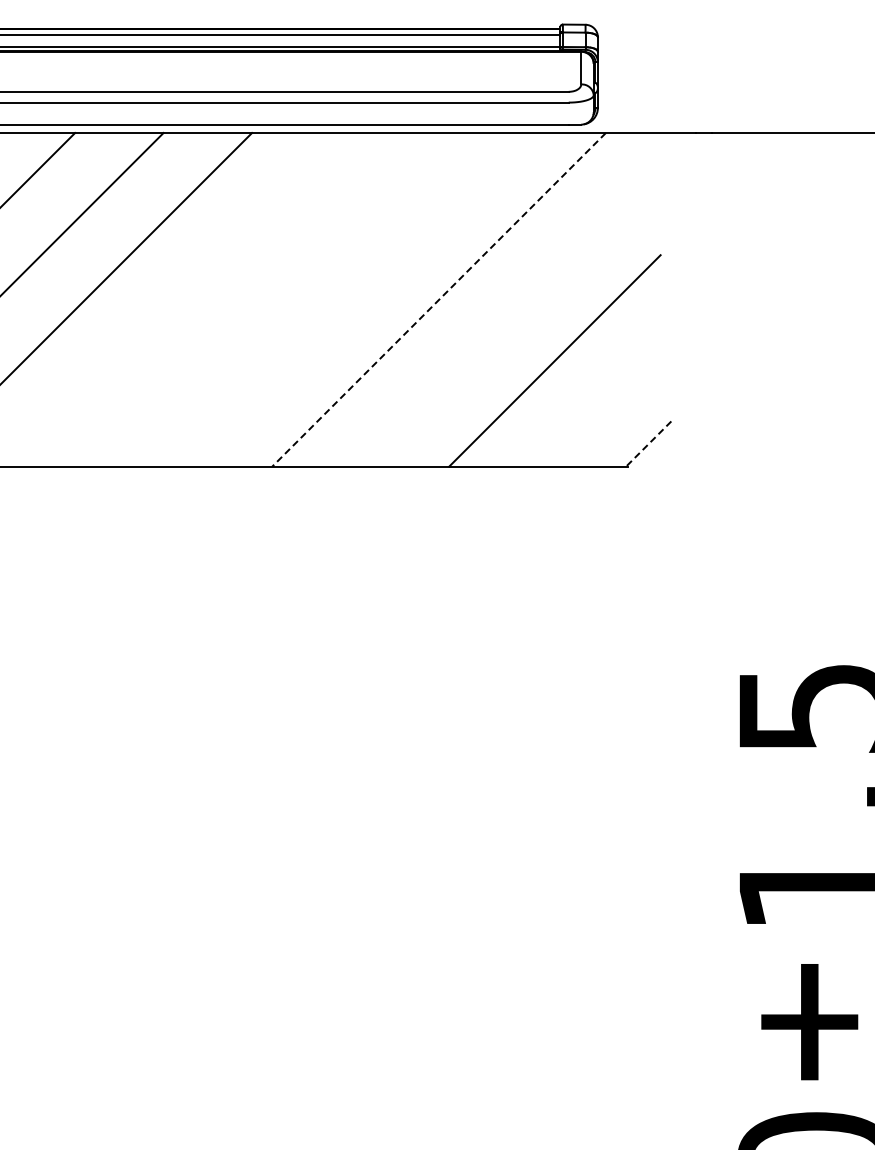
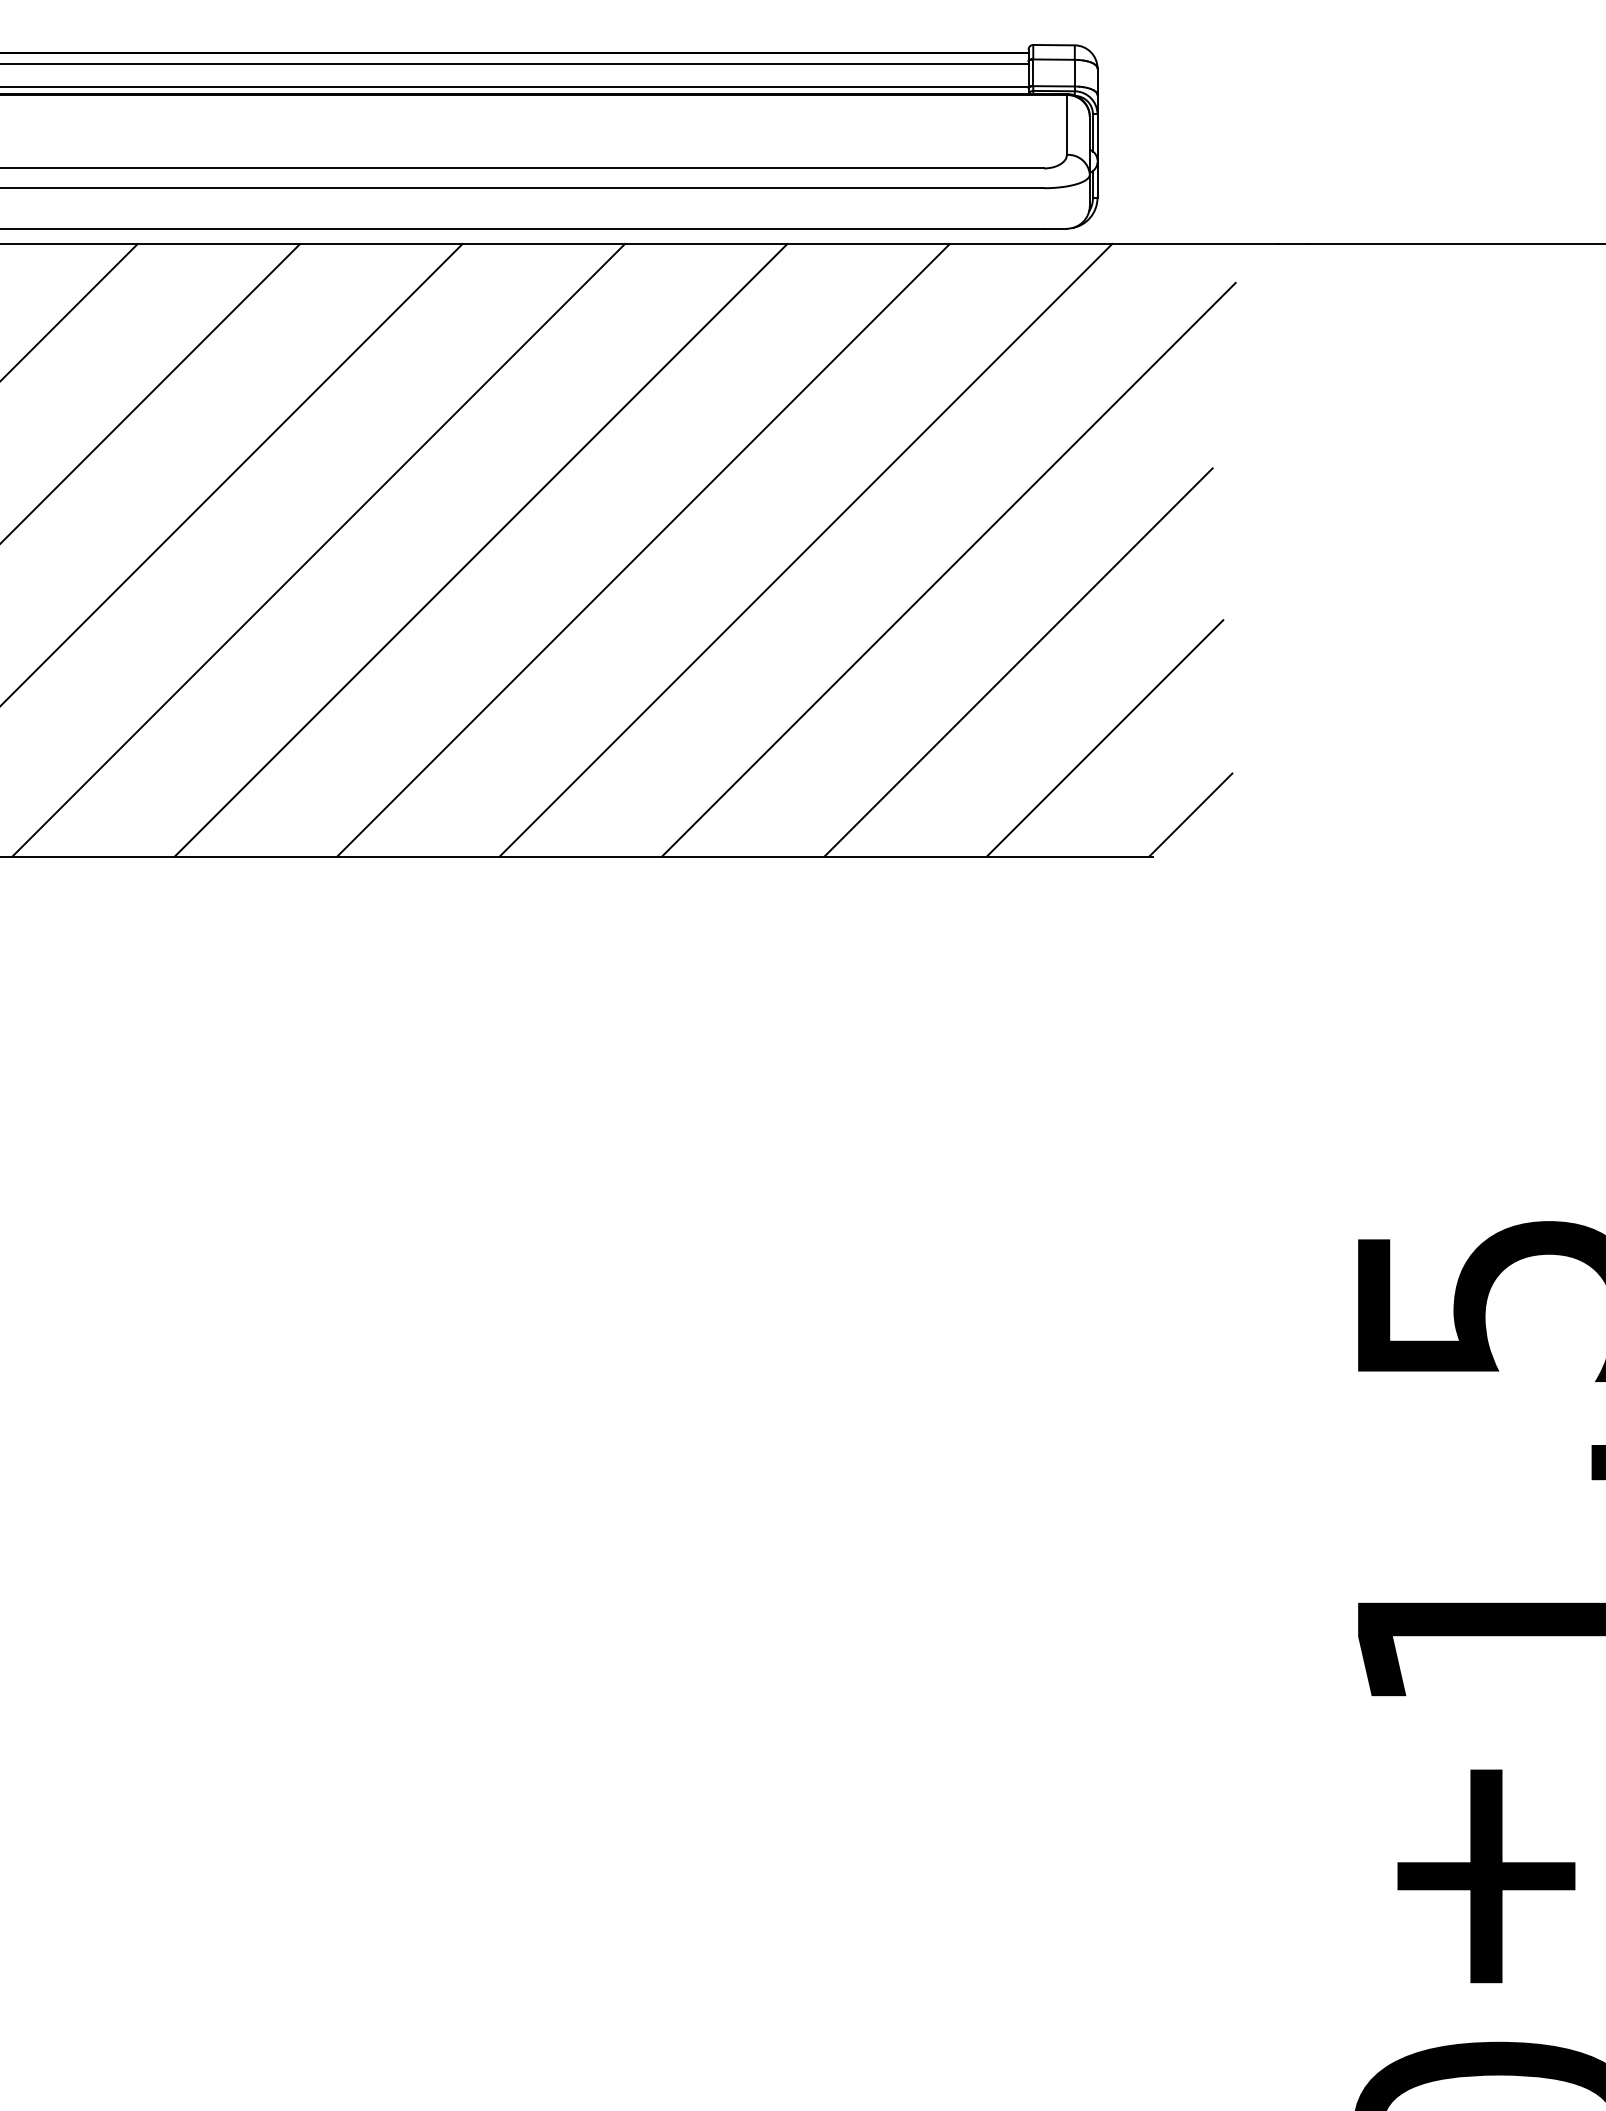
line: (173, 299) -> (318, 549), added
line: (261, 299) -> (479, 549), added
line: (350, 299) -> (643, 549), added
line: (439, 299) -> (806, 549), dashed -> solid
line: (516, 310) -> (948, 569), added
line: (601, 401) -> (1104, 736), added
line: (648, 444) -> (1190, 815), dashed -> solid

